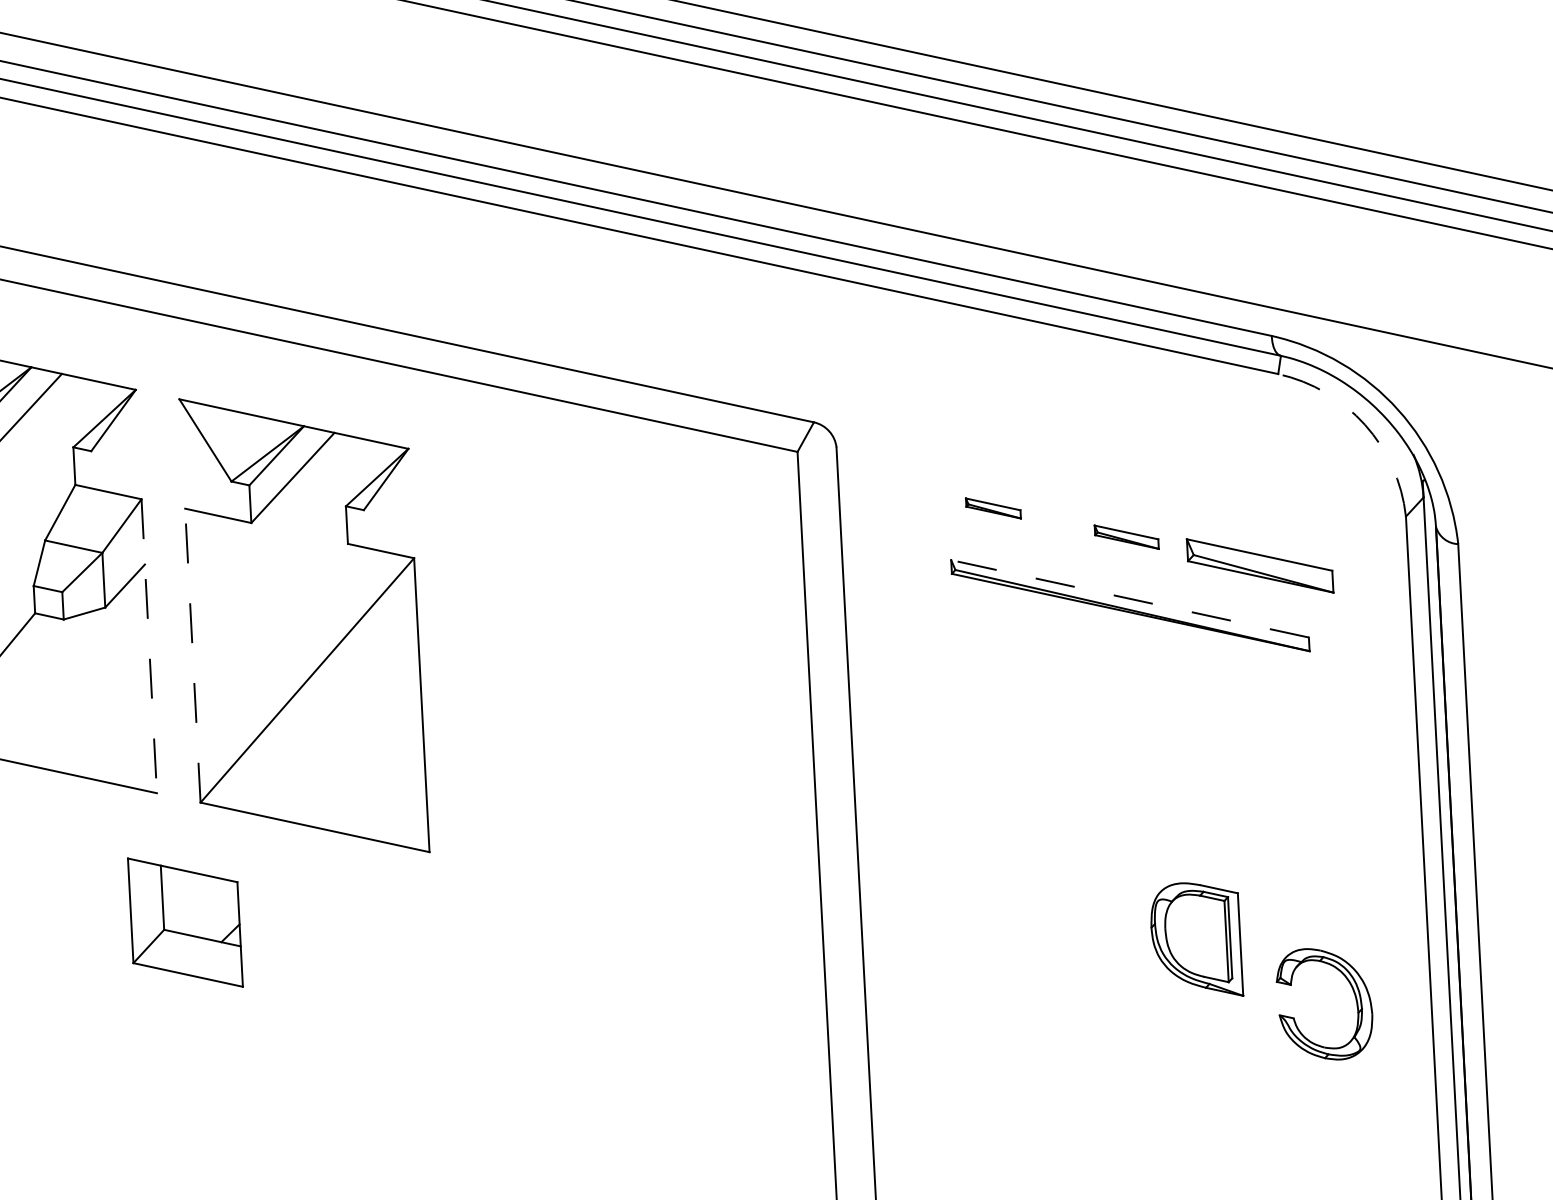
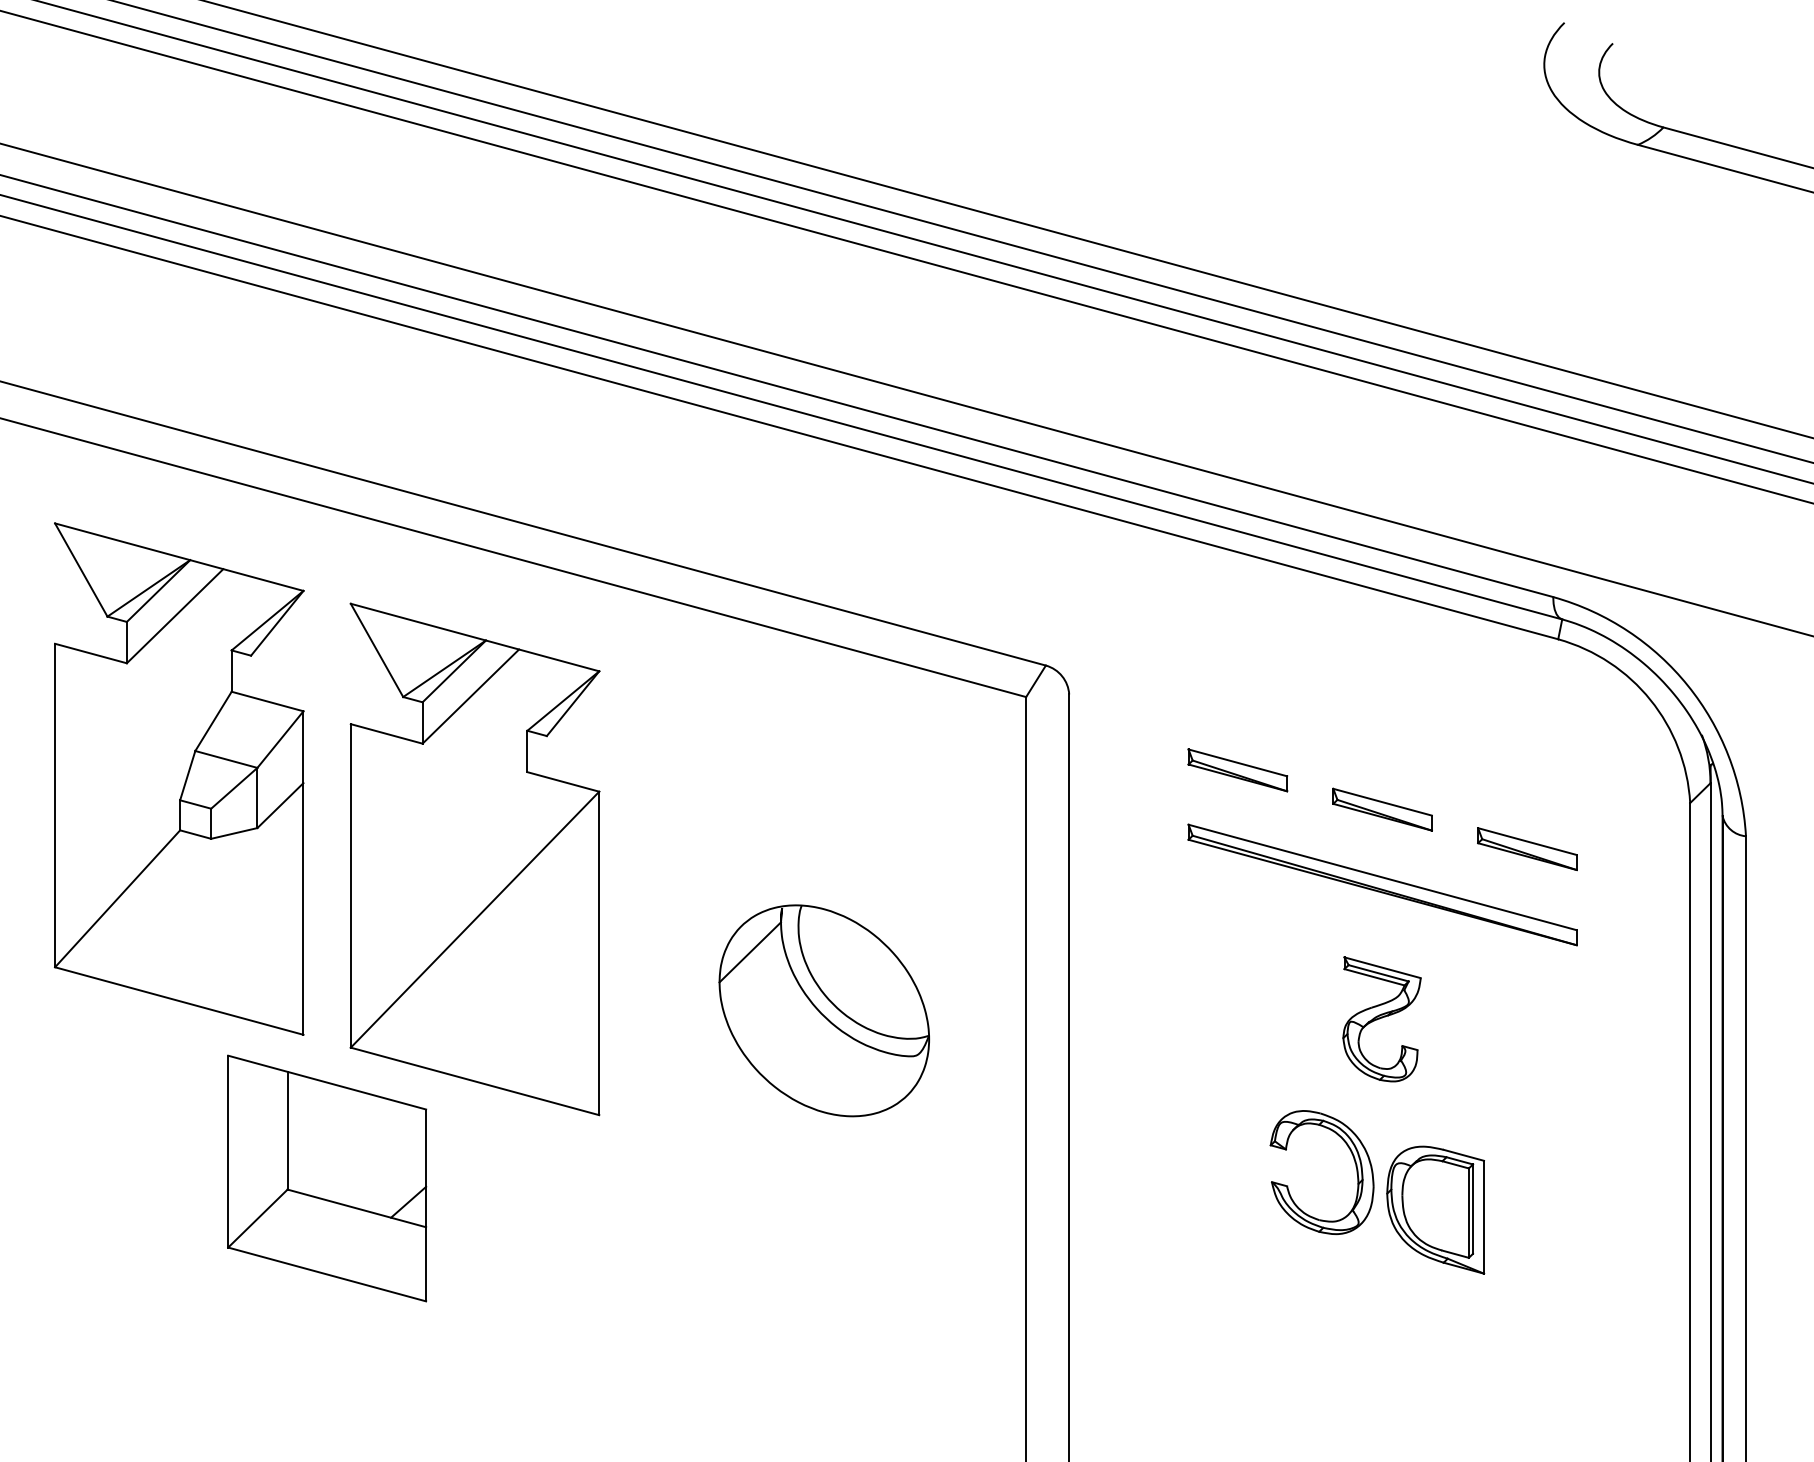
arc: (1364, 424) -> (1650, 699), dashed -> solid
part: (993, 508) -> (1237, 770), size x1.67
part: (1126, 537) -> (1382, 809), size x1.43
part: (1260, 566) -> (1527, 849), size x0.62
line: (1129, 598) -> (1382, 877), dashed -> solid
line: (149, 646) -> (303, 873), dashed -> solid
line: (192, 655) -> (350, 885), dashed -> solid
part: (1135, 727) -> (1381, 1019), added
part: (628, 746) -> (823, 1010), added
part: (185, 922) -> (327, 1178), size x1.67
part: (1196, 939) -> (1435, 1209), moved
part: (1353, 993) -> (1354, 1162), moved

